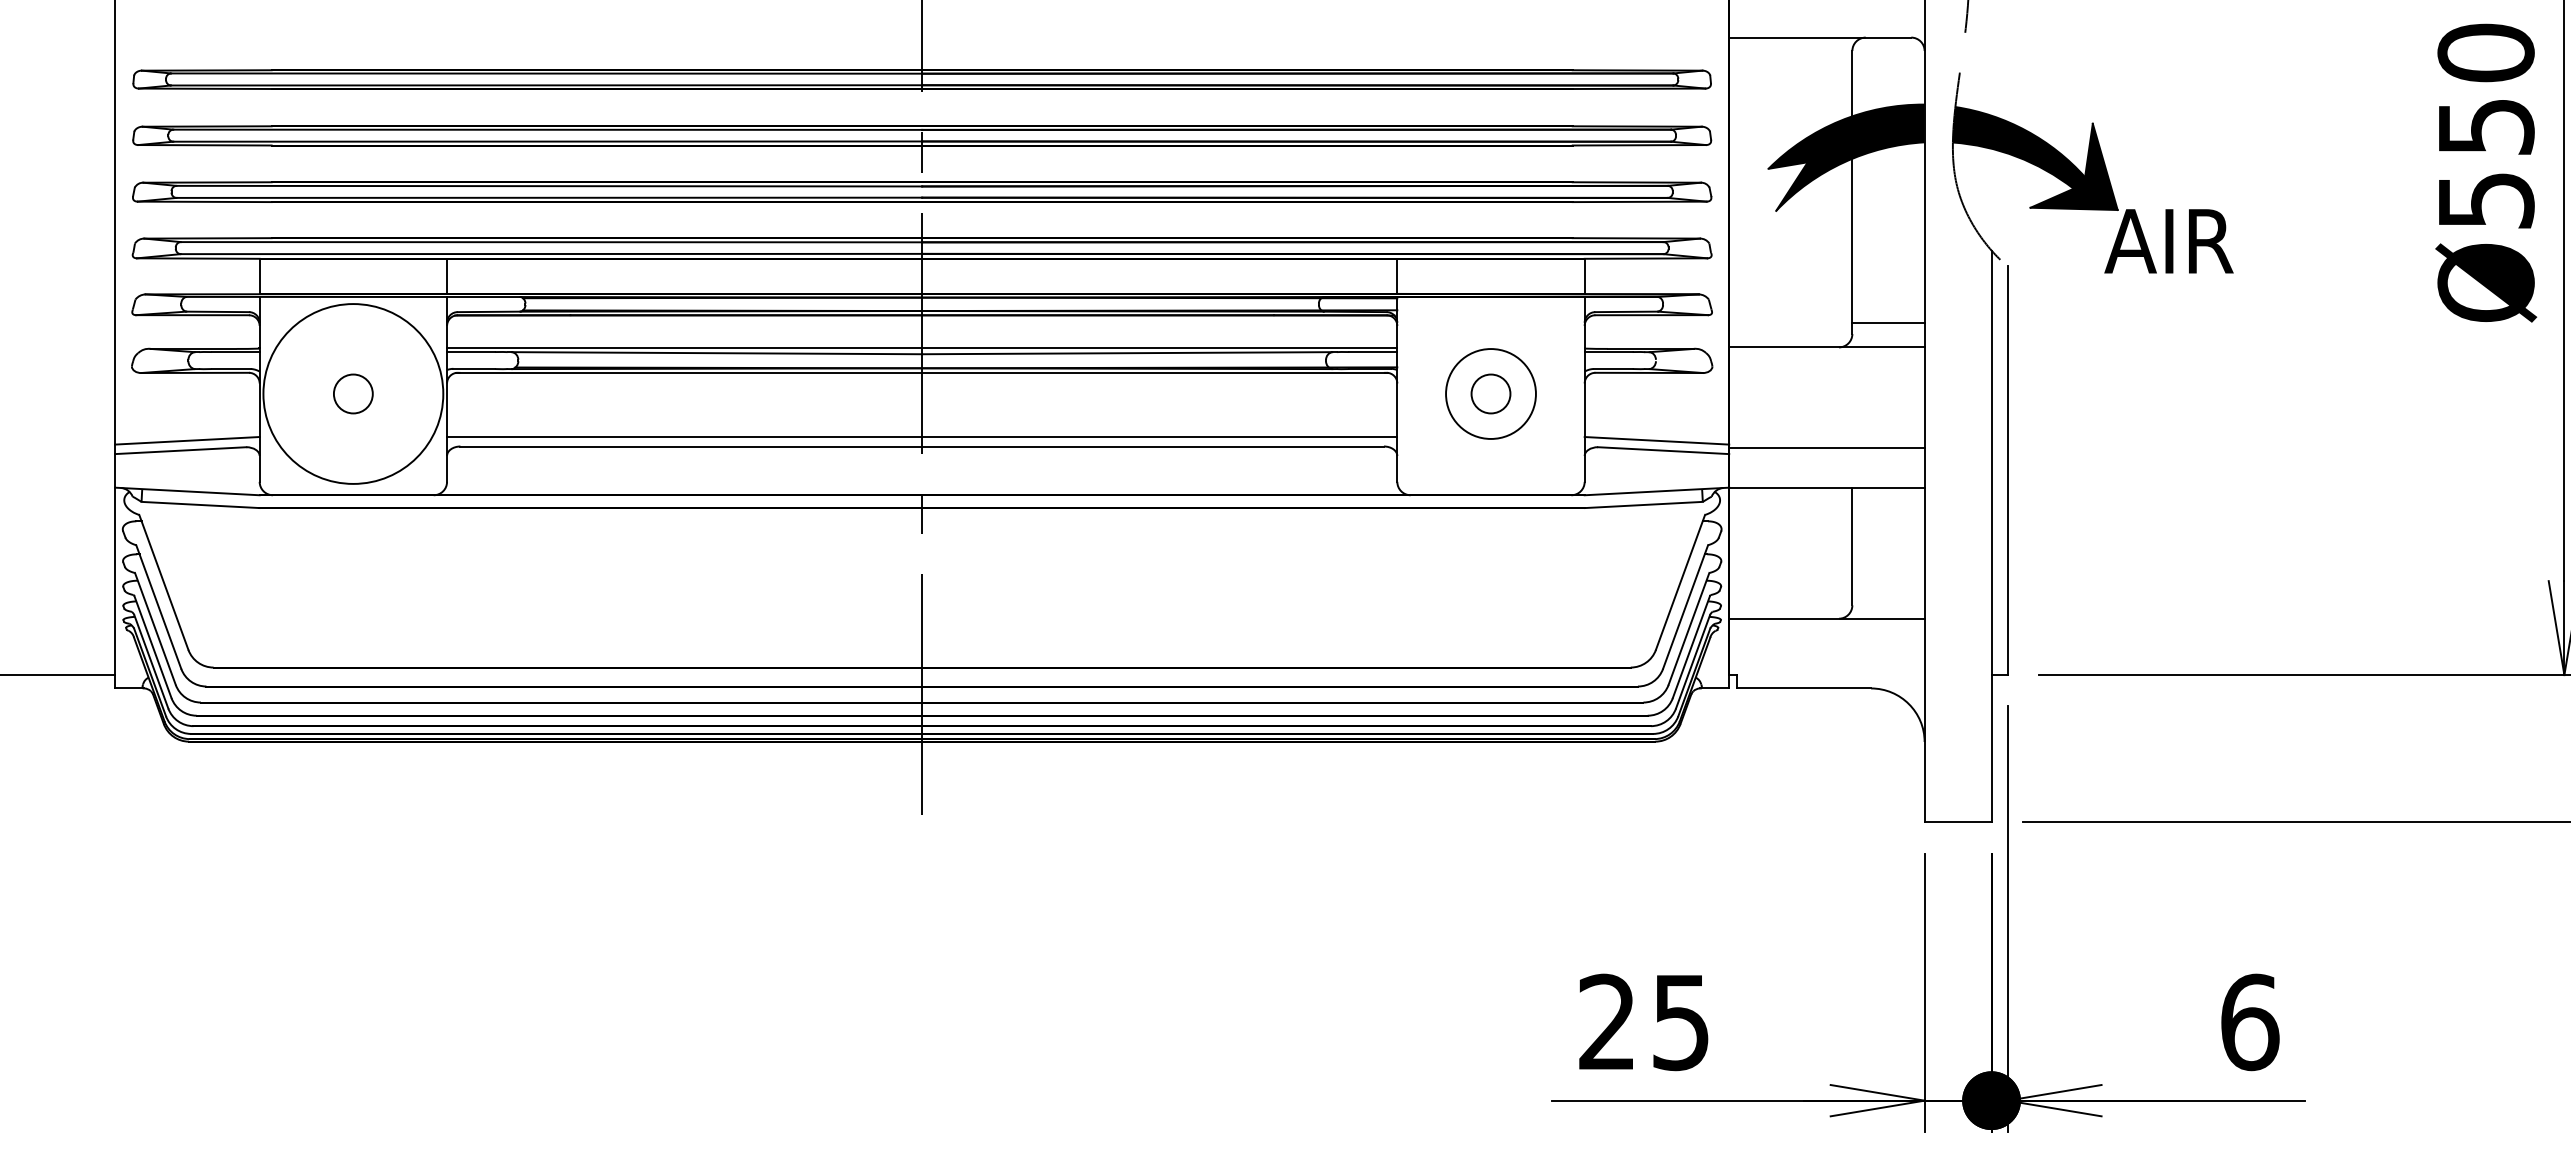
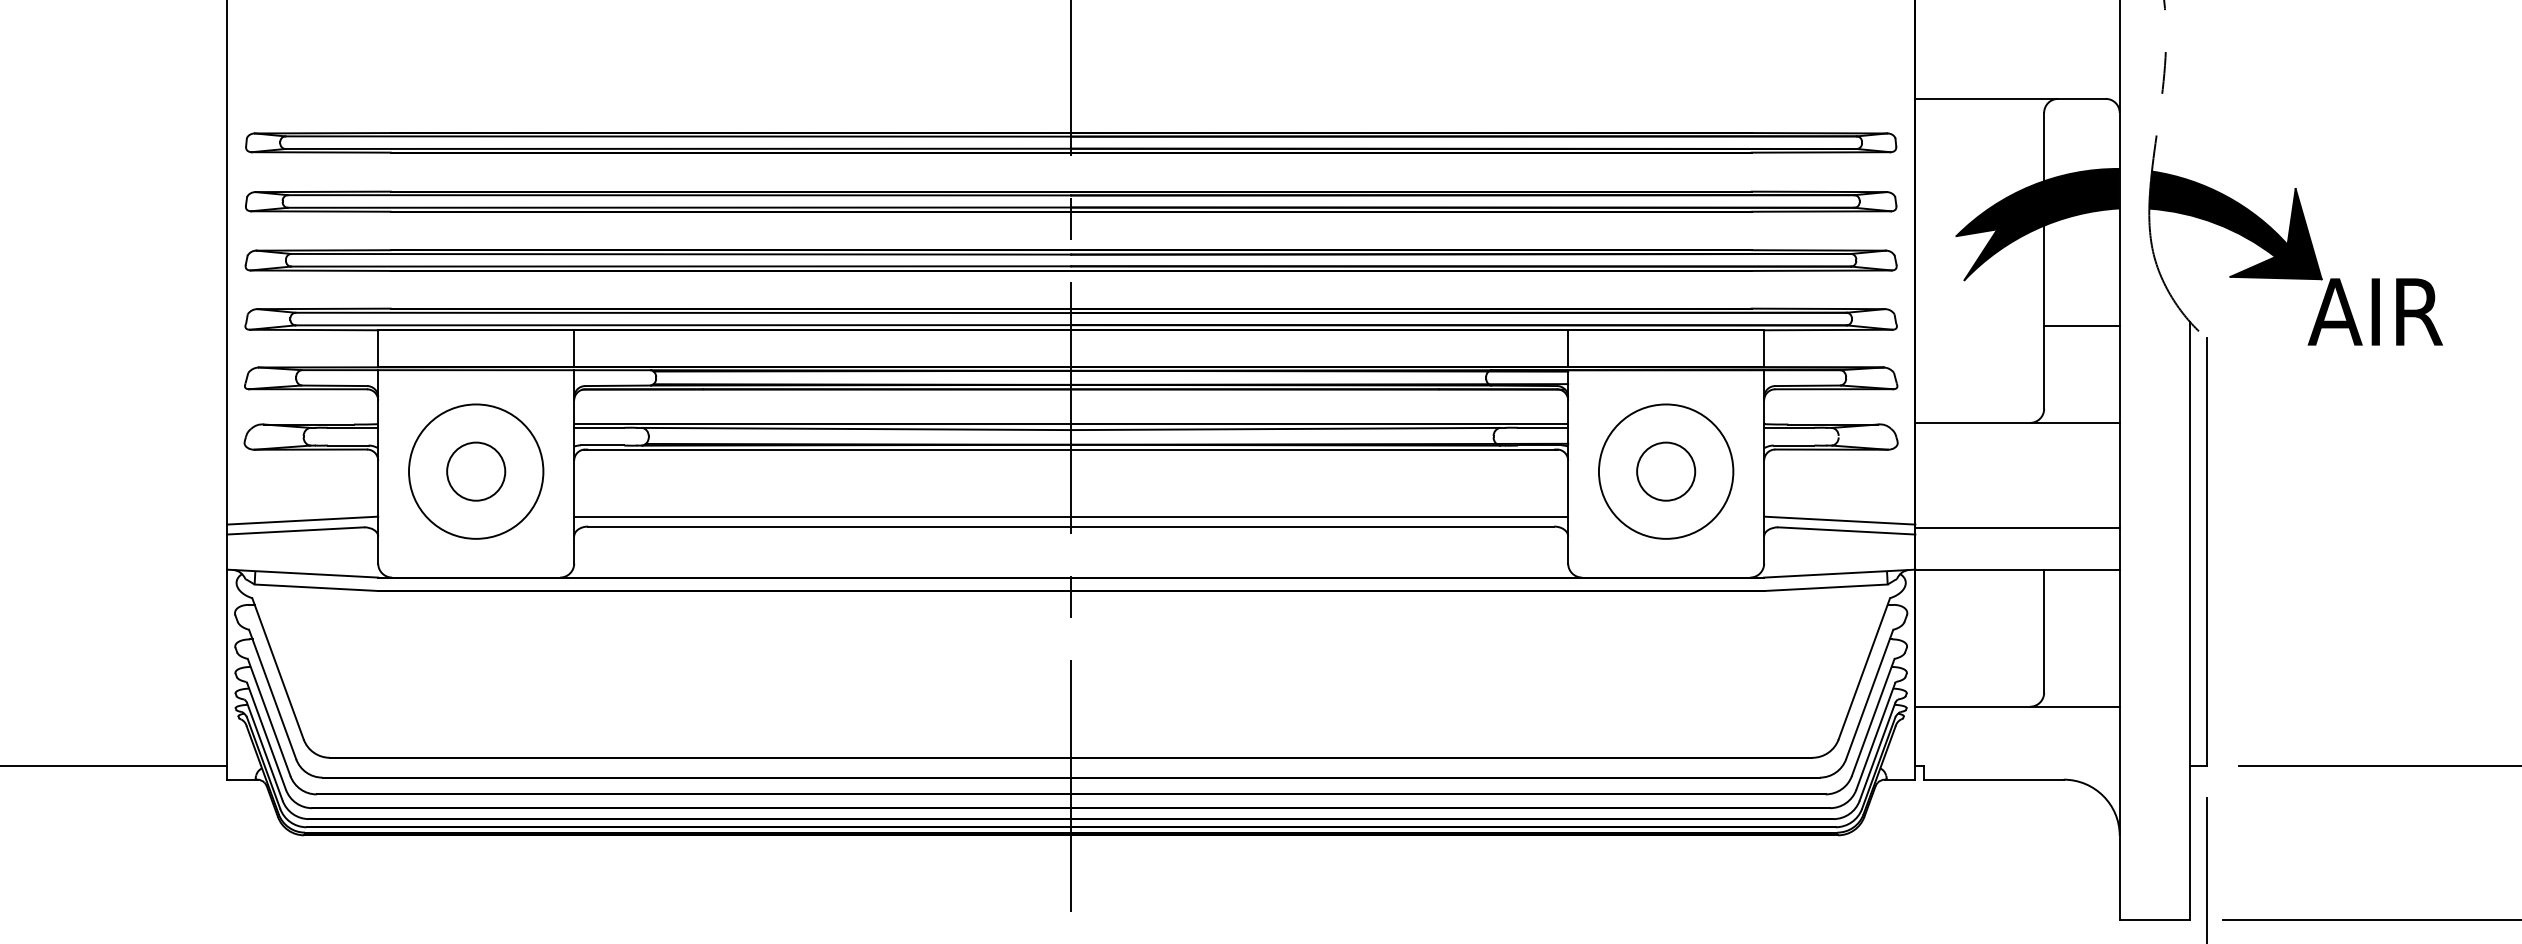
line: (1888, 323) -> (2081, 326), moved
circle: (353, 393) -> (476, 471), size x0.71
circle: (353, 393) -> (476, 471), size x1.43
circle: (1490, 393) -> (1665, 471), size x1.43
circle: (1490, 393) -> (1665, 471), size x1.43

